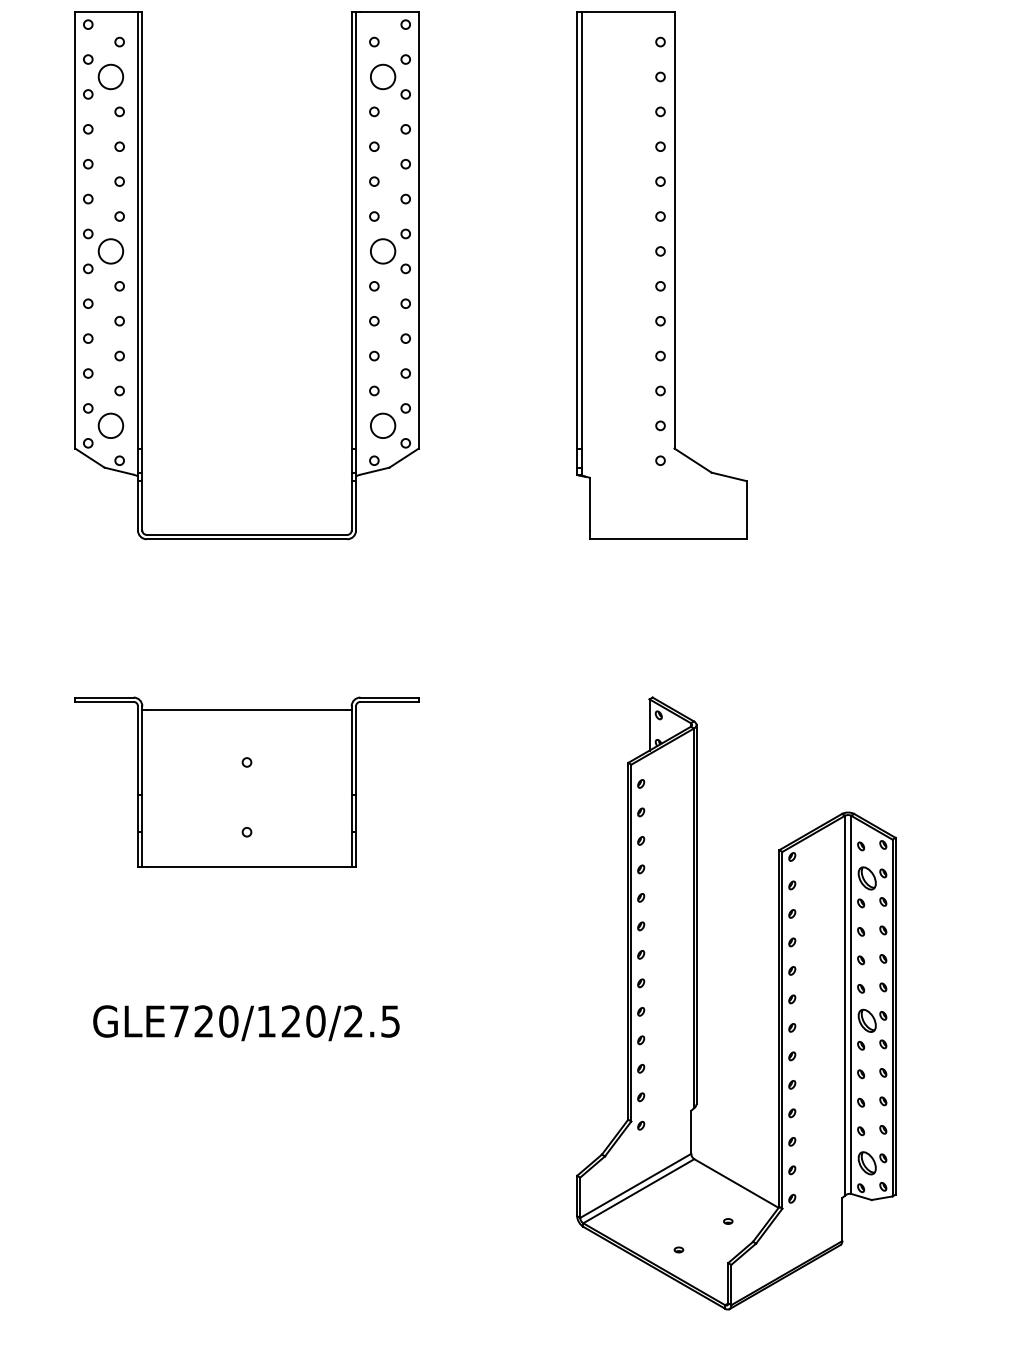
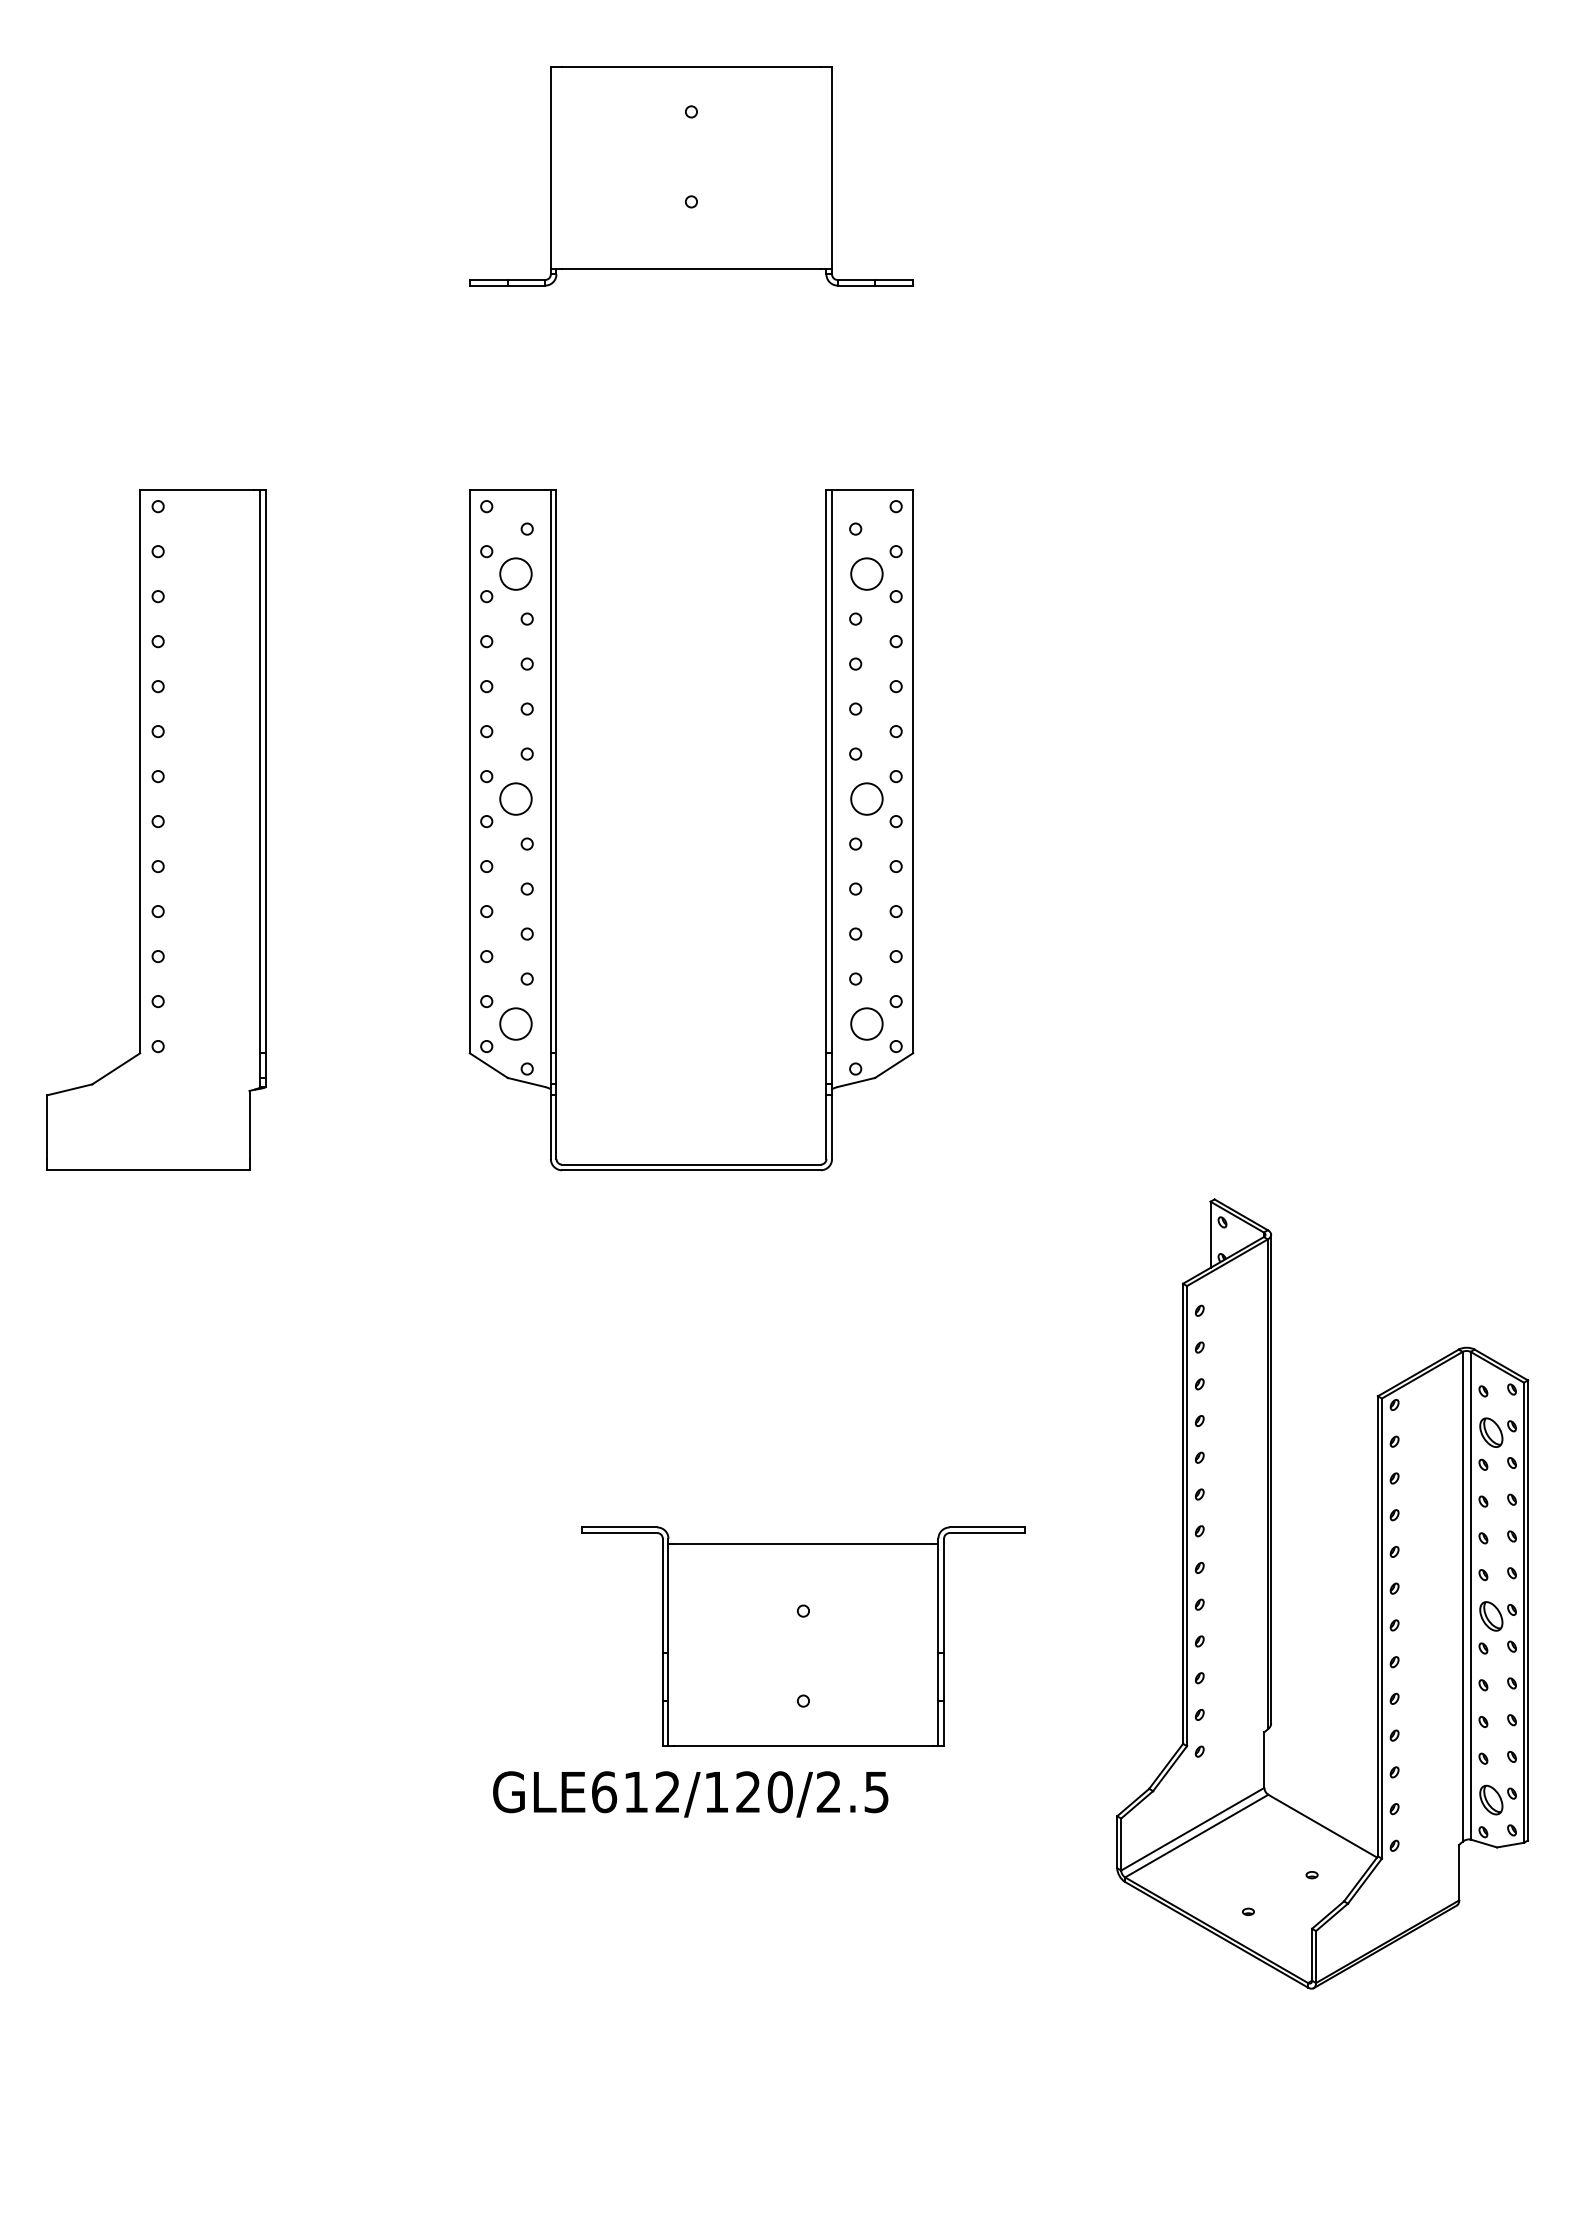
part: (661, 275) -> (1226, 829), removed
part: (247, 782) -> (803, 1636), moved
part: (696, 1003) -> (1271, 1593), moved
text: (204, 1021) -> (636, 1792), GLE720/120/2.5 -> GLE612/120/2.5

